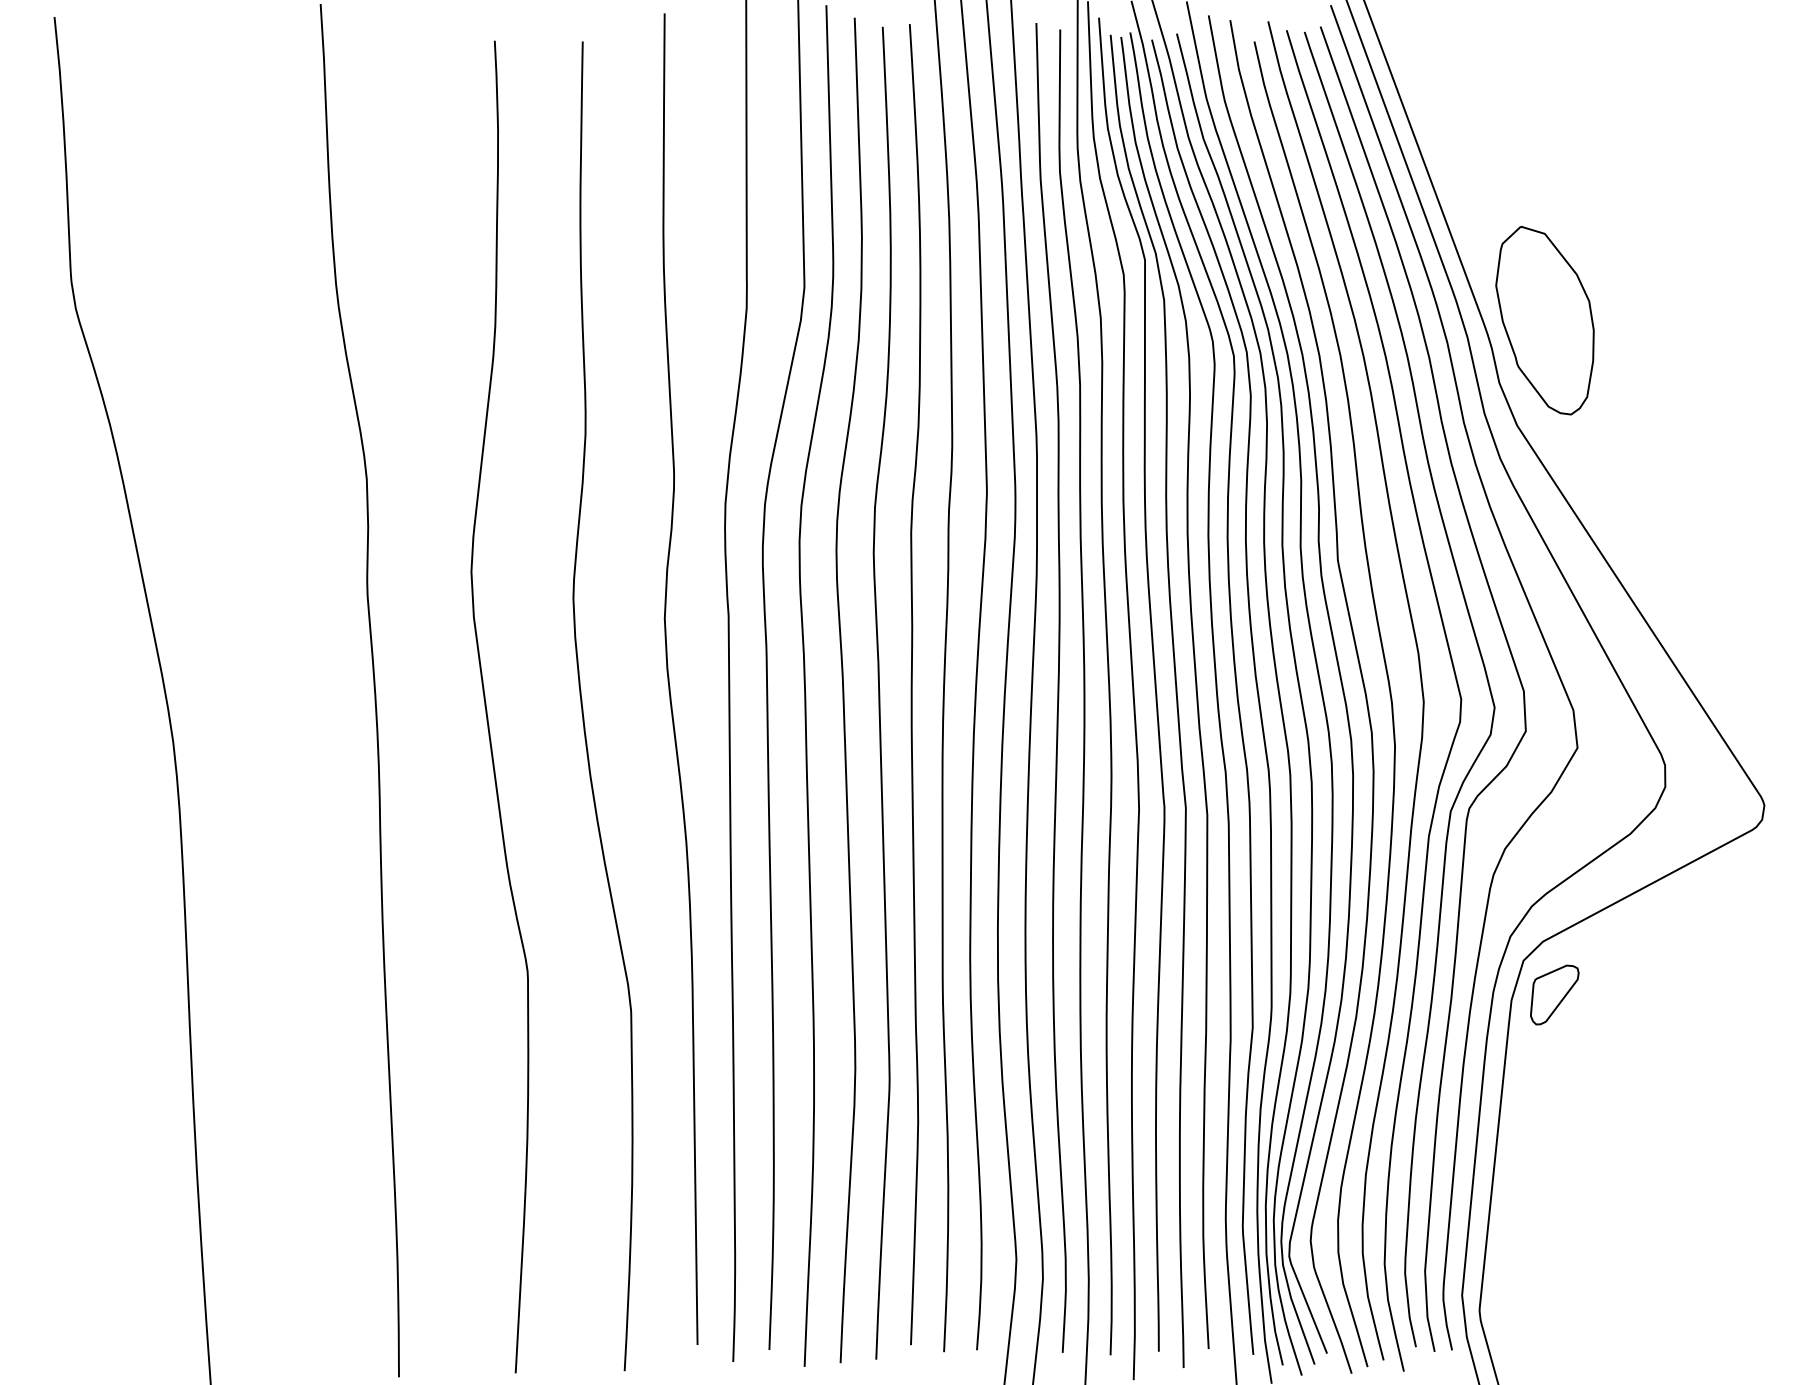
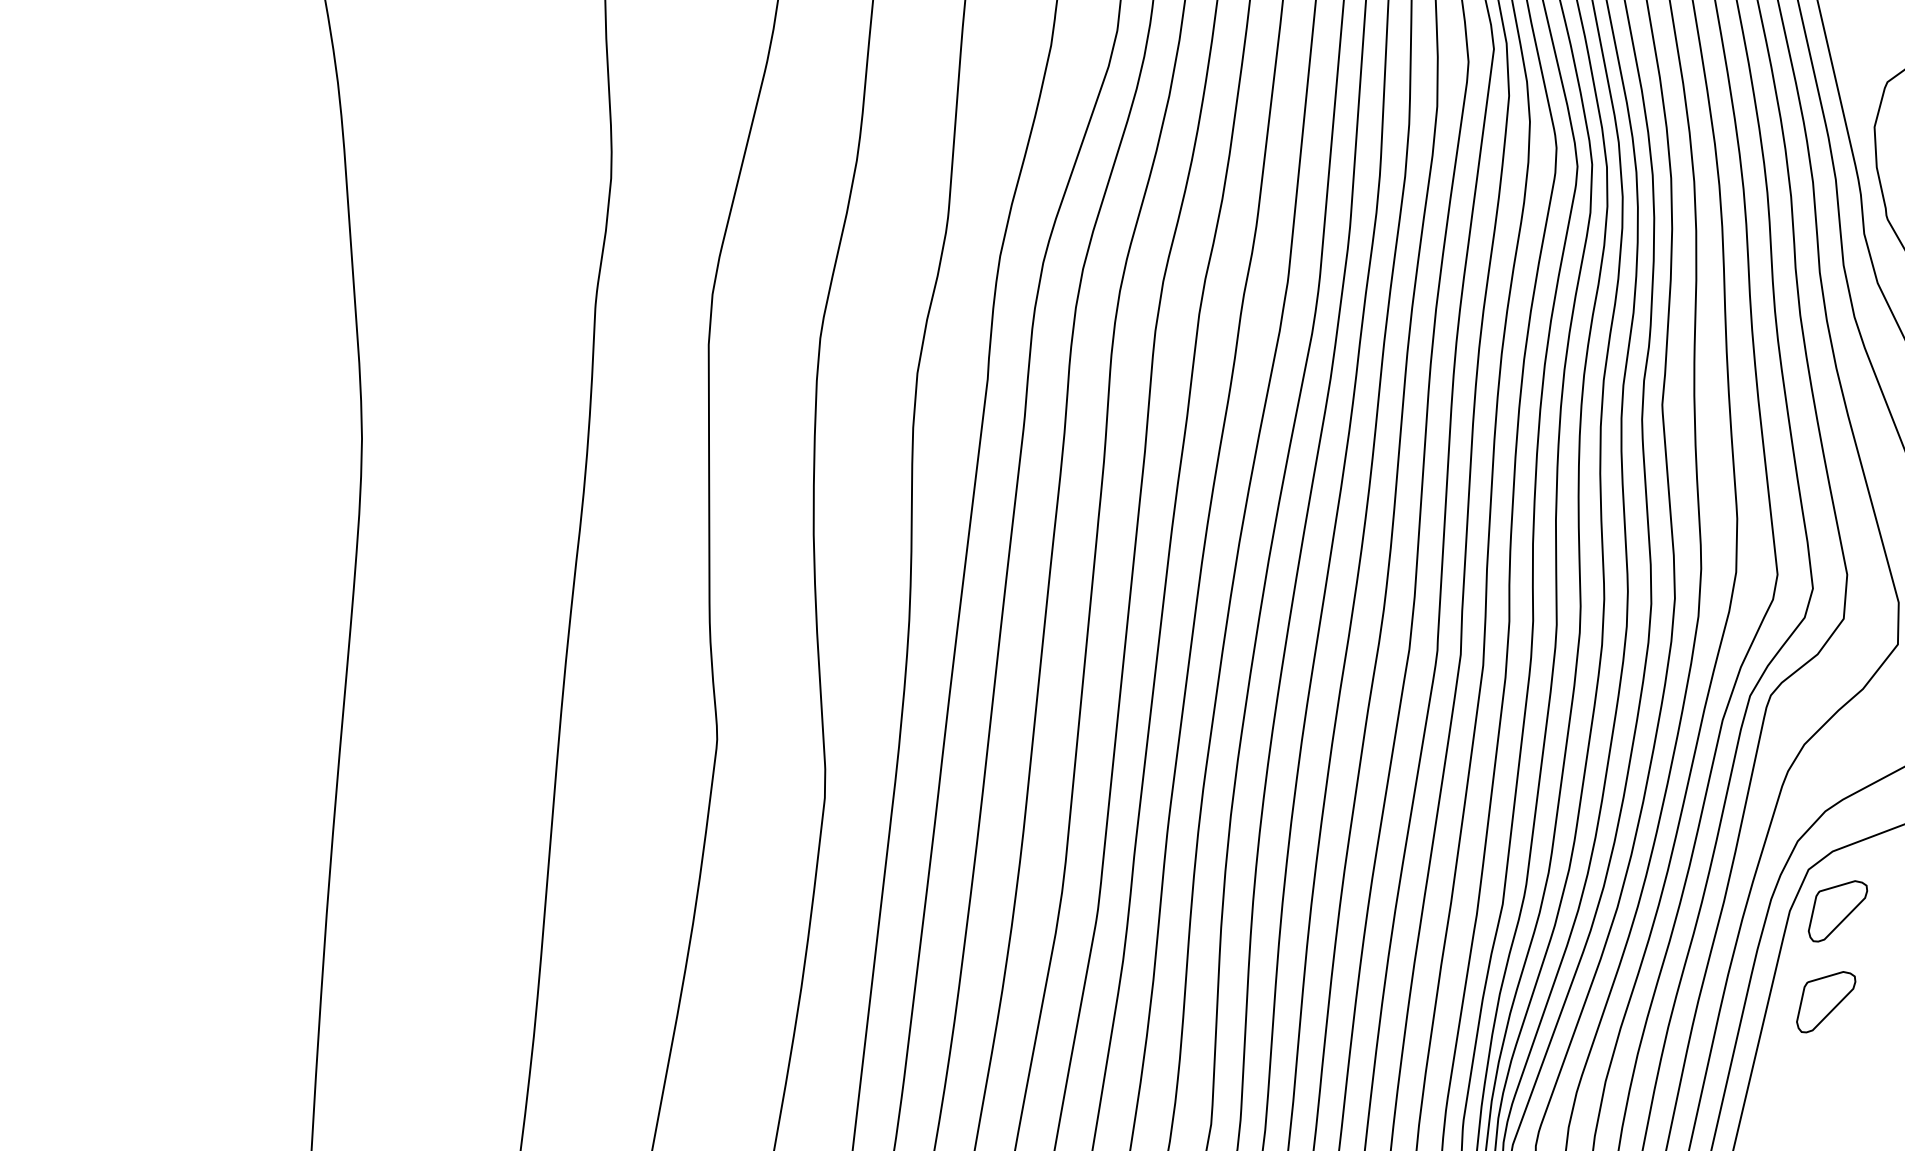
part: (1554, 1077) -> (1825, 1001), added

